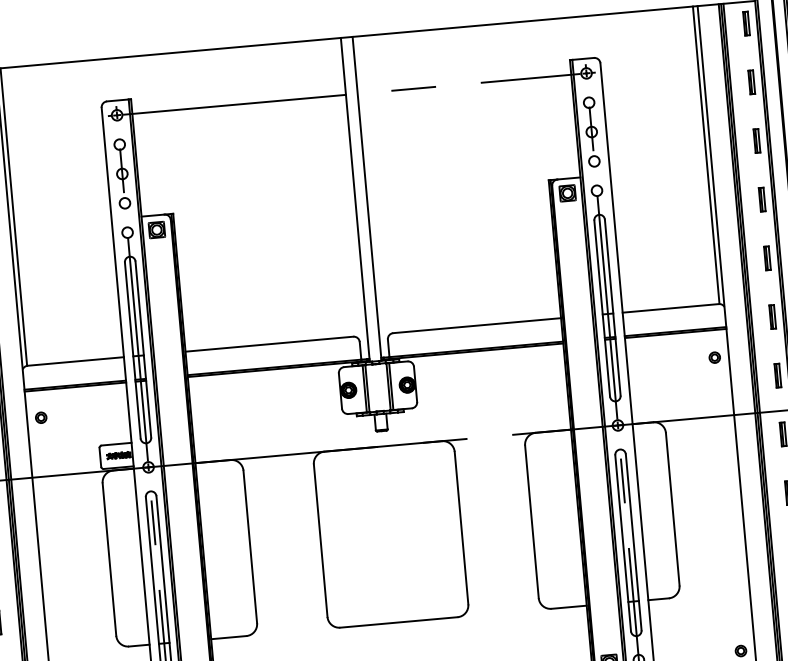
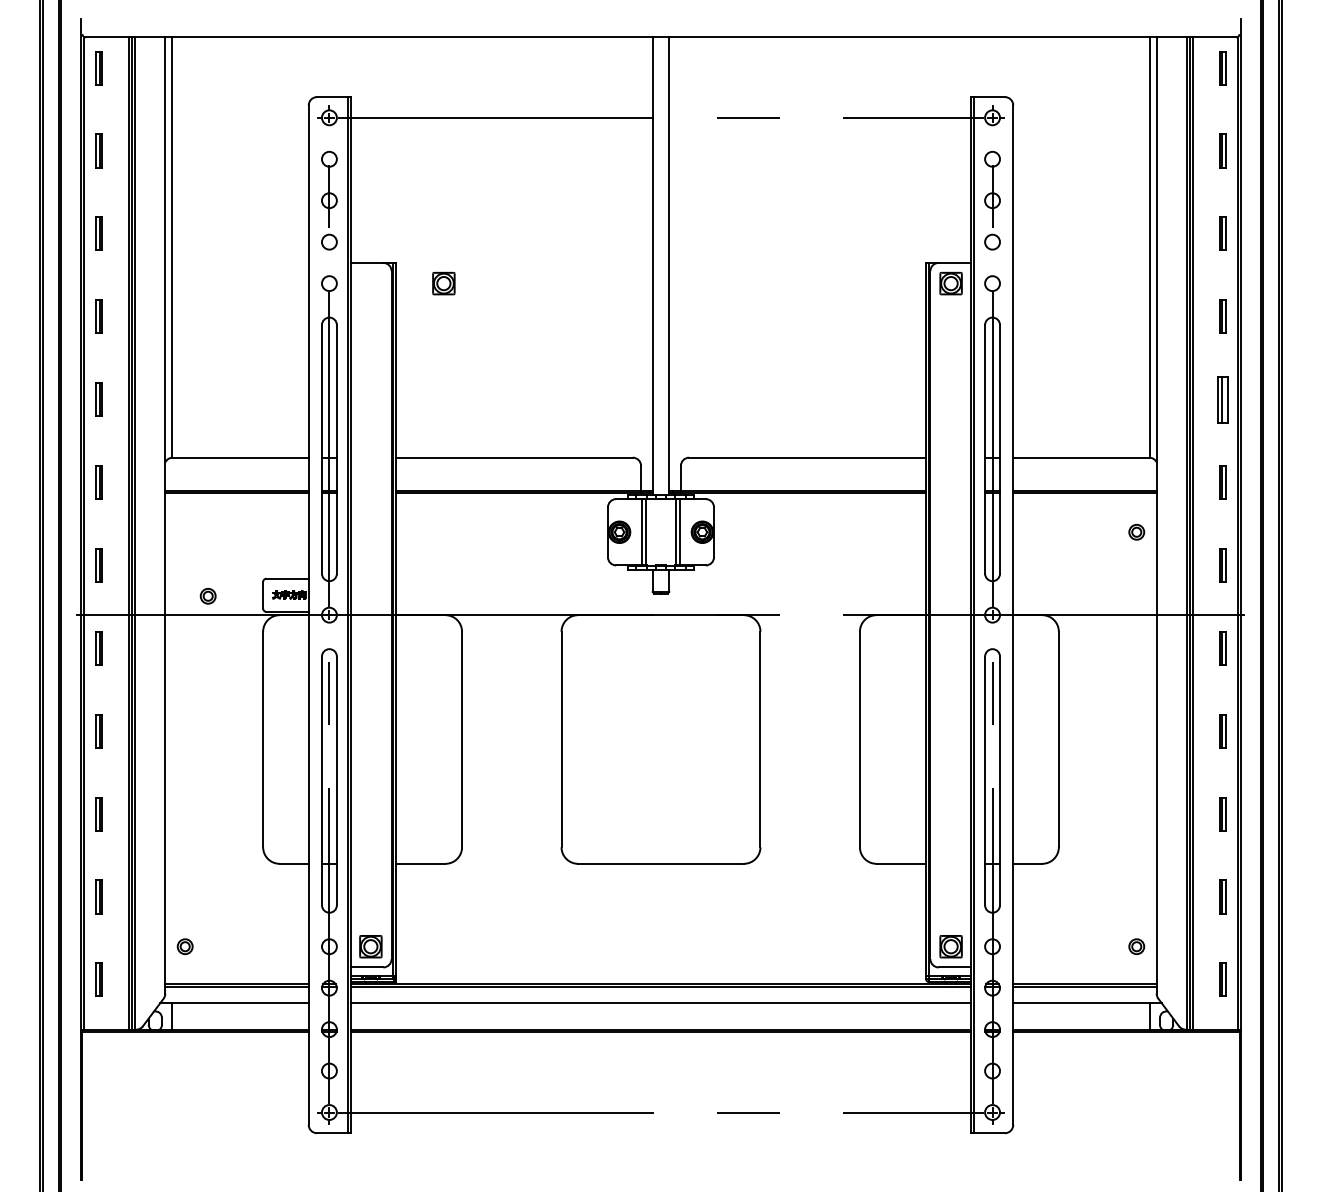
part: (156, 229) -> (443, 283), moved
part: (767, 258) -> (1222, 399), size x1.4
part: (40, 417) -> (207, 595), moved

